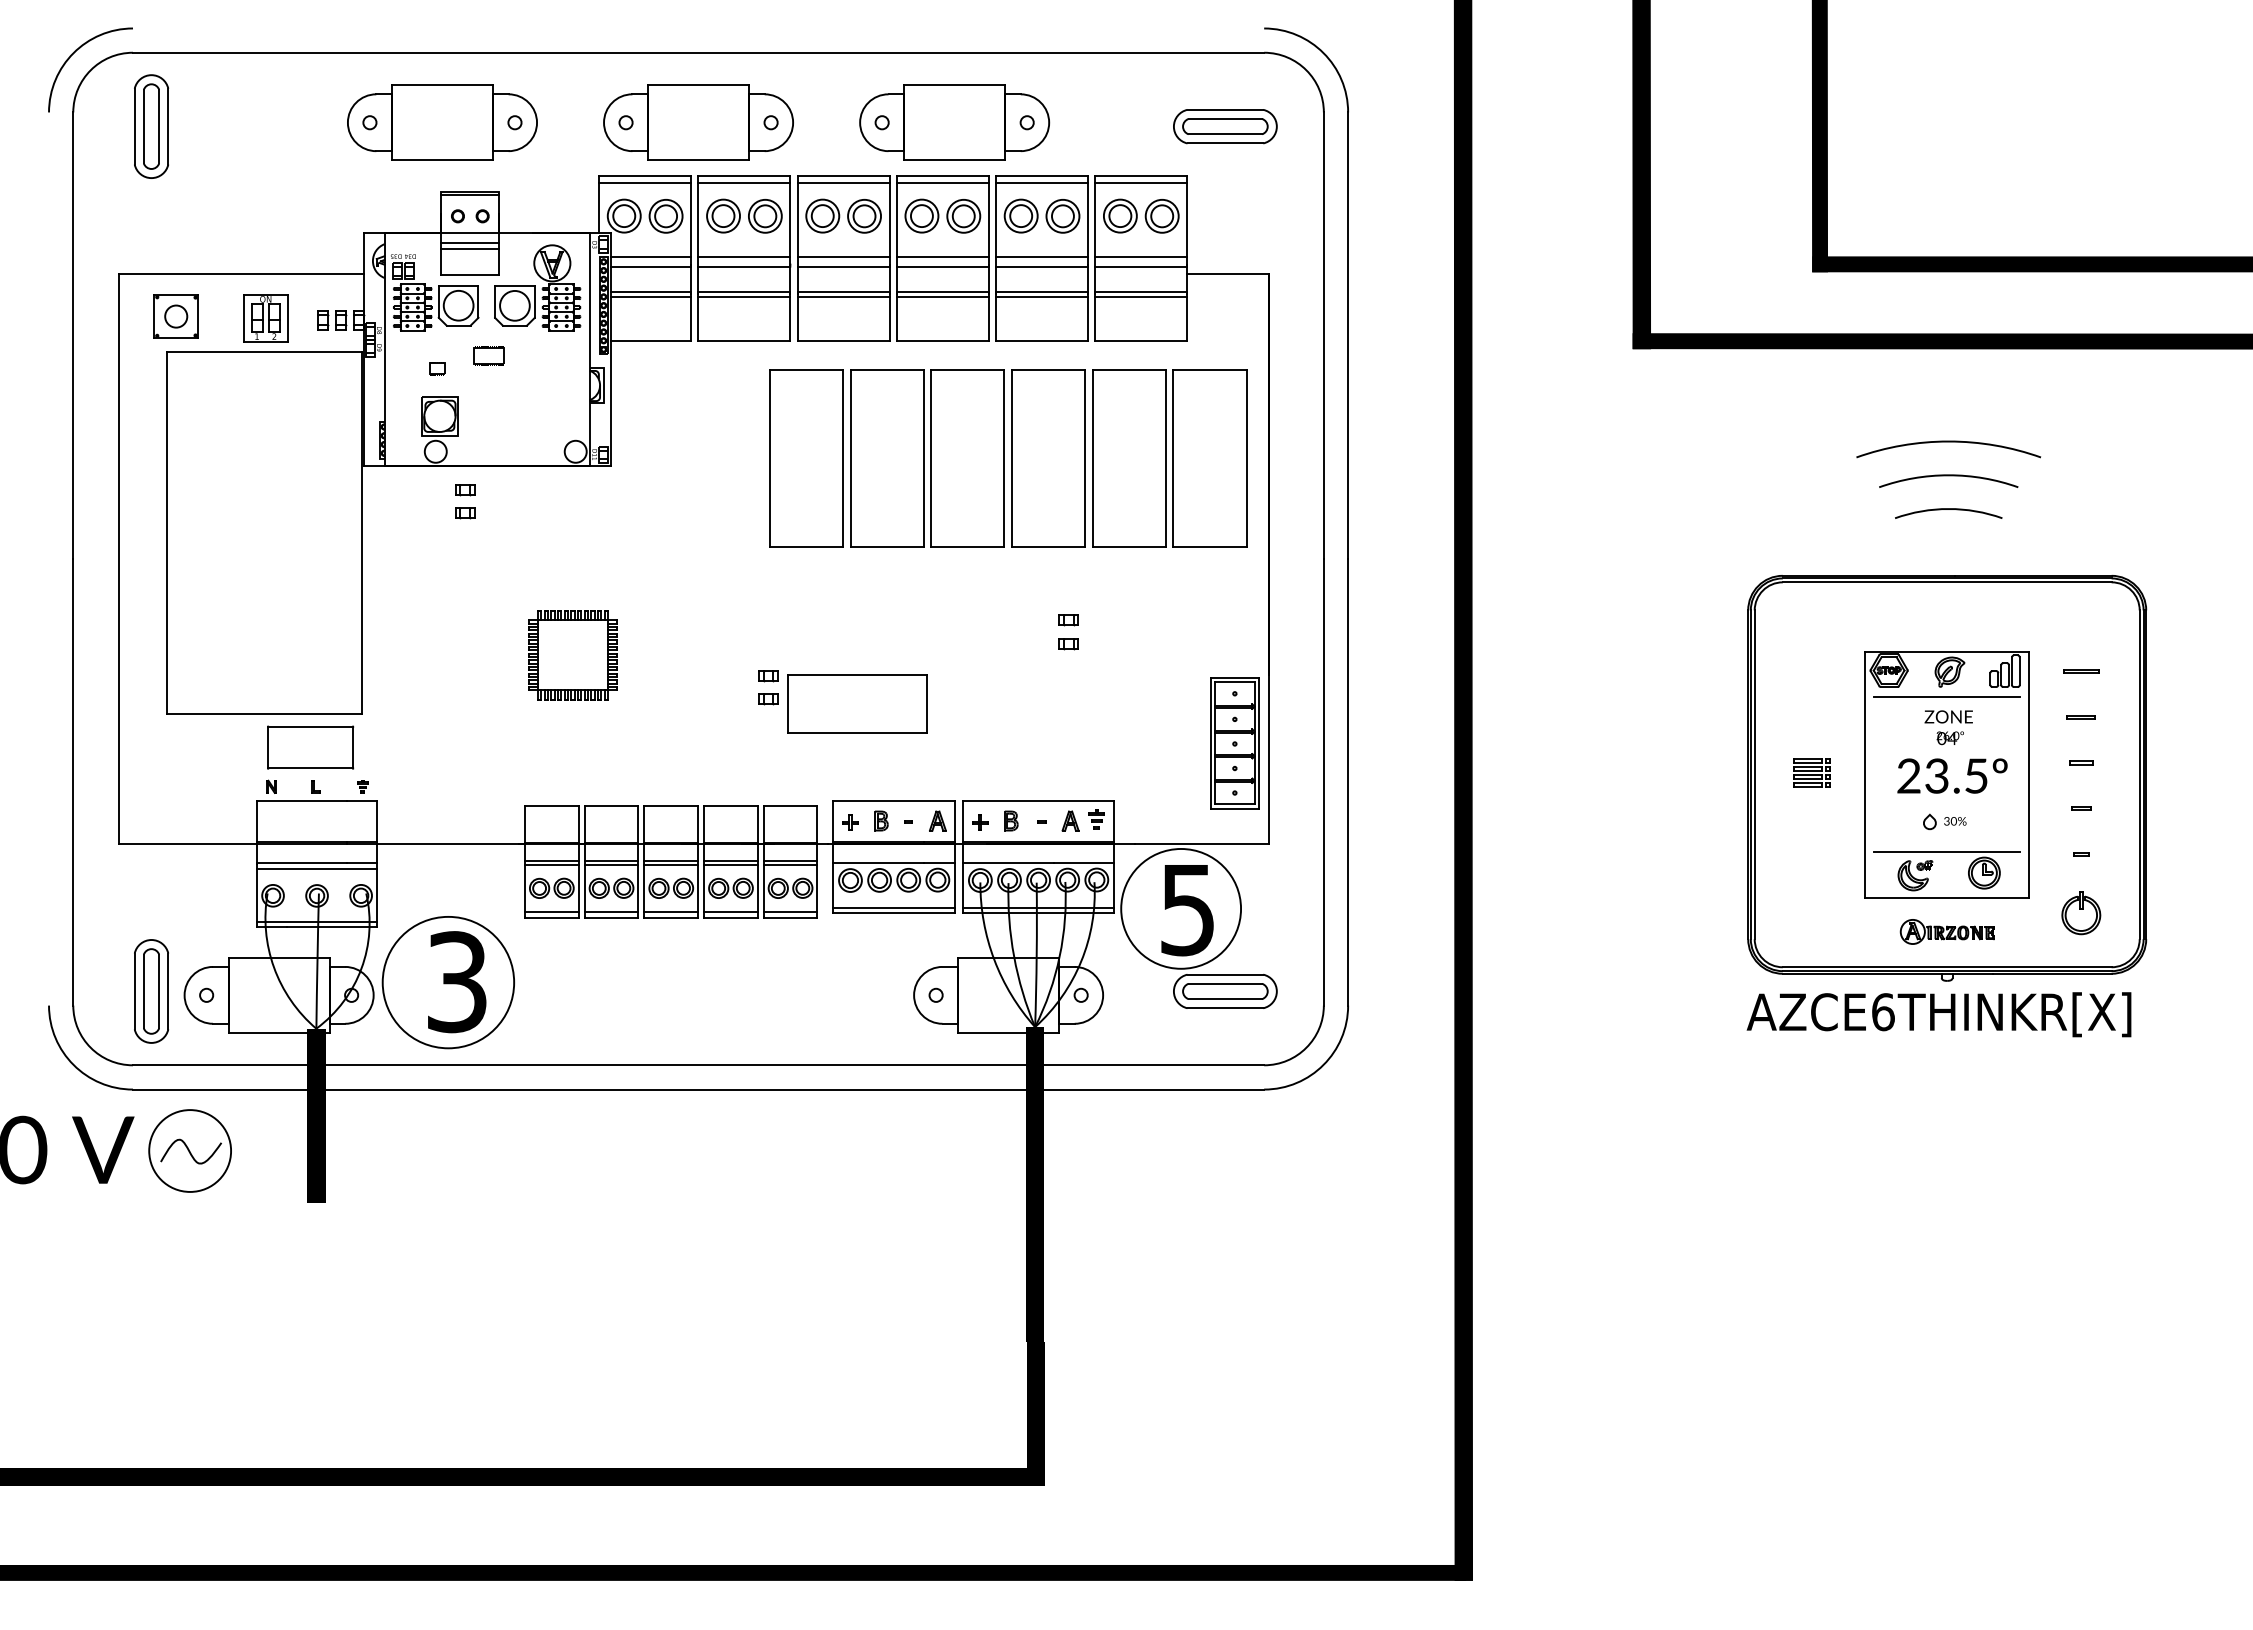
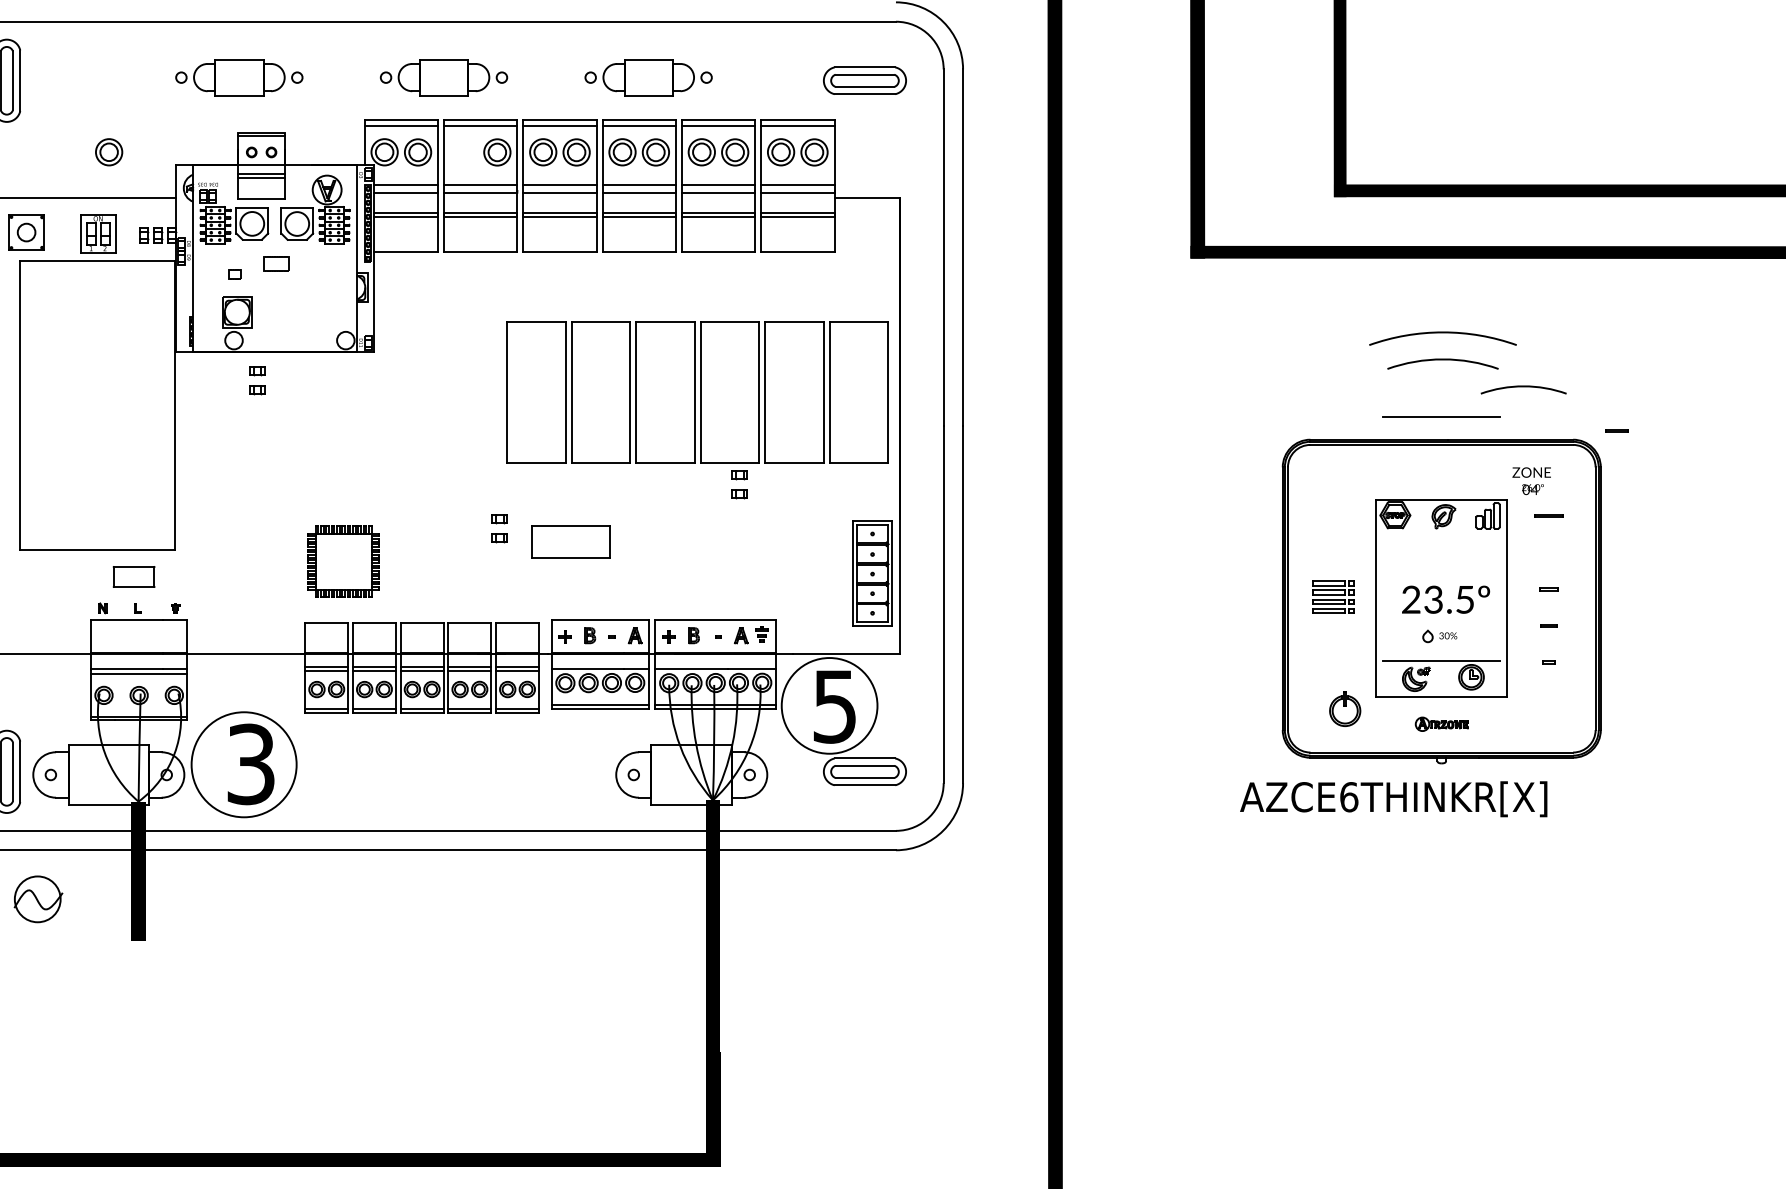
part: (442, 122) -> (239, 77), size x0.6
part: (698, 122) -> (443, 77), size x0.6
part: (954, 122) -> (648, 77), size x0.6
part: (723, 215) -> (109, 151), moved
part: (1008, 458) -> (698, 392), moved
arc: (1948, 509) -> (1523, 386), moved
part: (572, 655) -> (343, 561), moved
line: (1946, 696) -> (1441, 416), moved
part: (857, 703) -> (571, 541), size x0.7
line: (2080, 716) -> (1616, 430), moved
text: (1948, 727) -> (1531, 481), moved
part: (310, 747) -> (133, 576), size x0.6
part: (1811, 772) -> (1333, 596), size x1.4
part: (2081, 913) -> (1345, 709), moved
part: (1946, 931) -> (1441, 723), size x0.7
text: (1938, 1014) -> (1393, 799), moved
circle: (190, 1150) -> (38, 898), size x0.7

